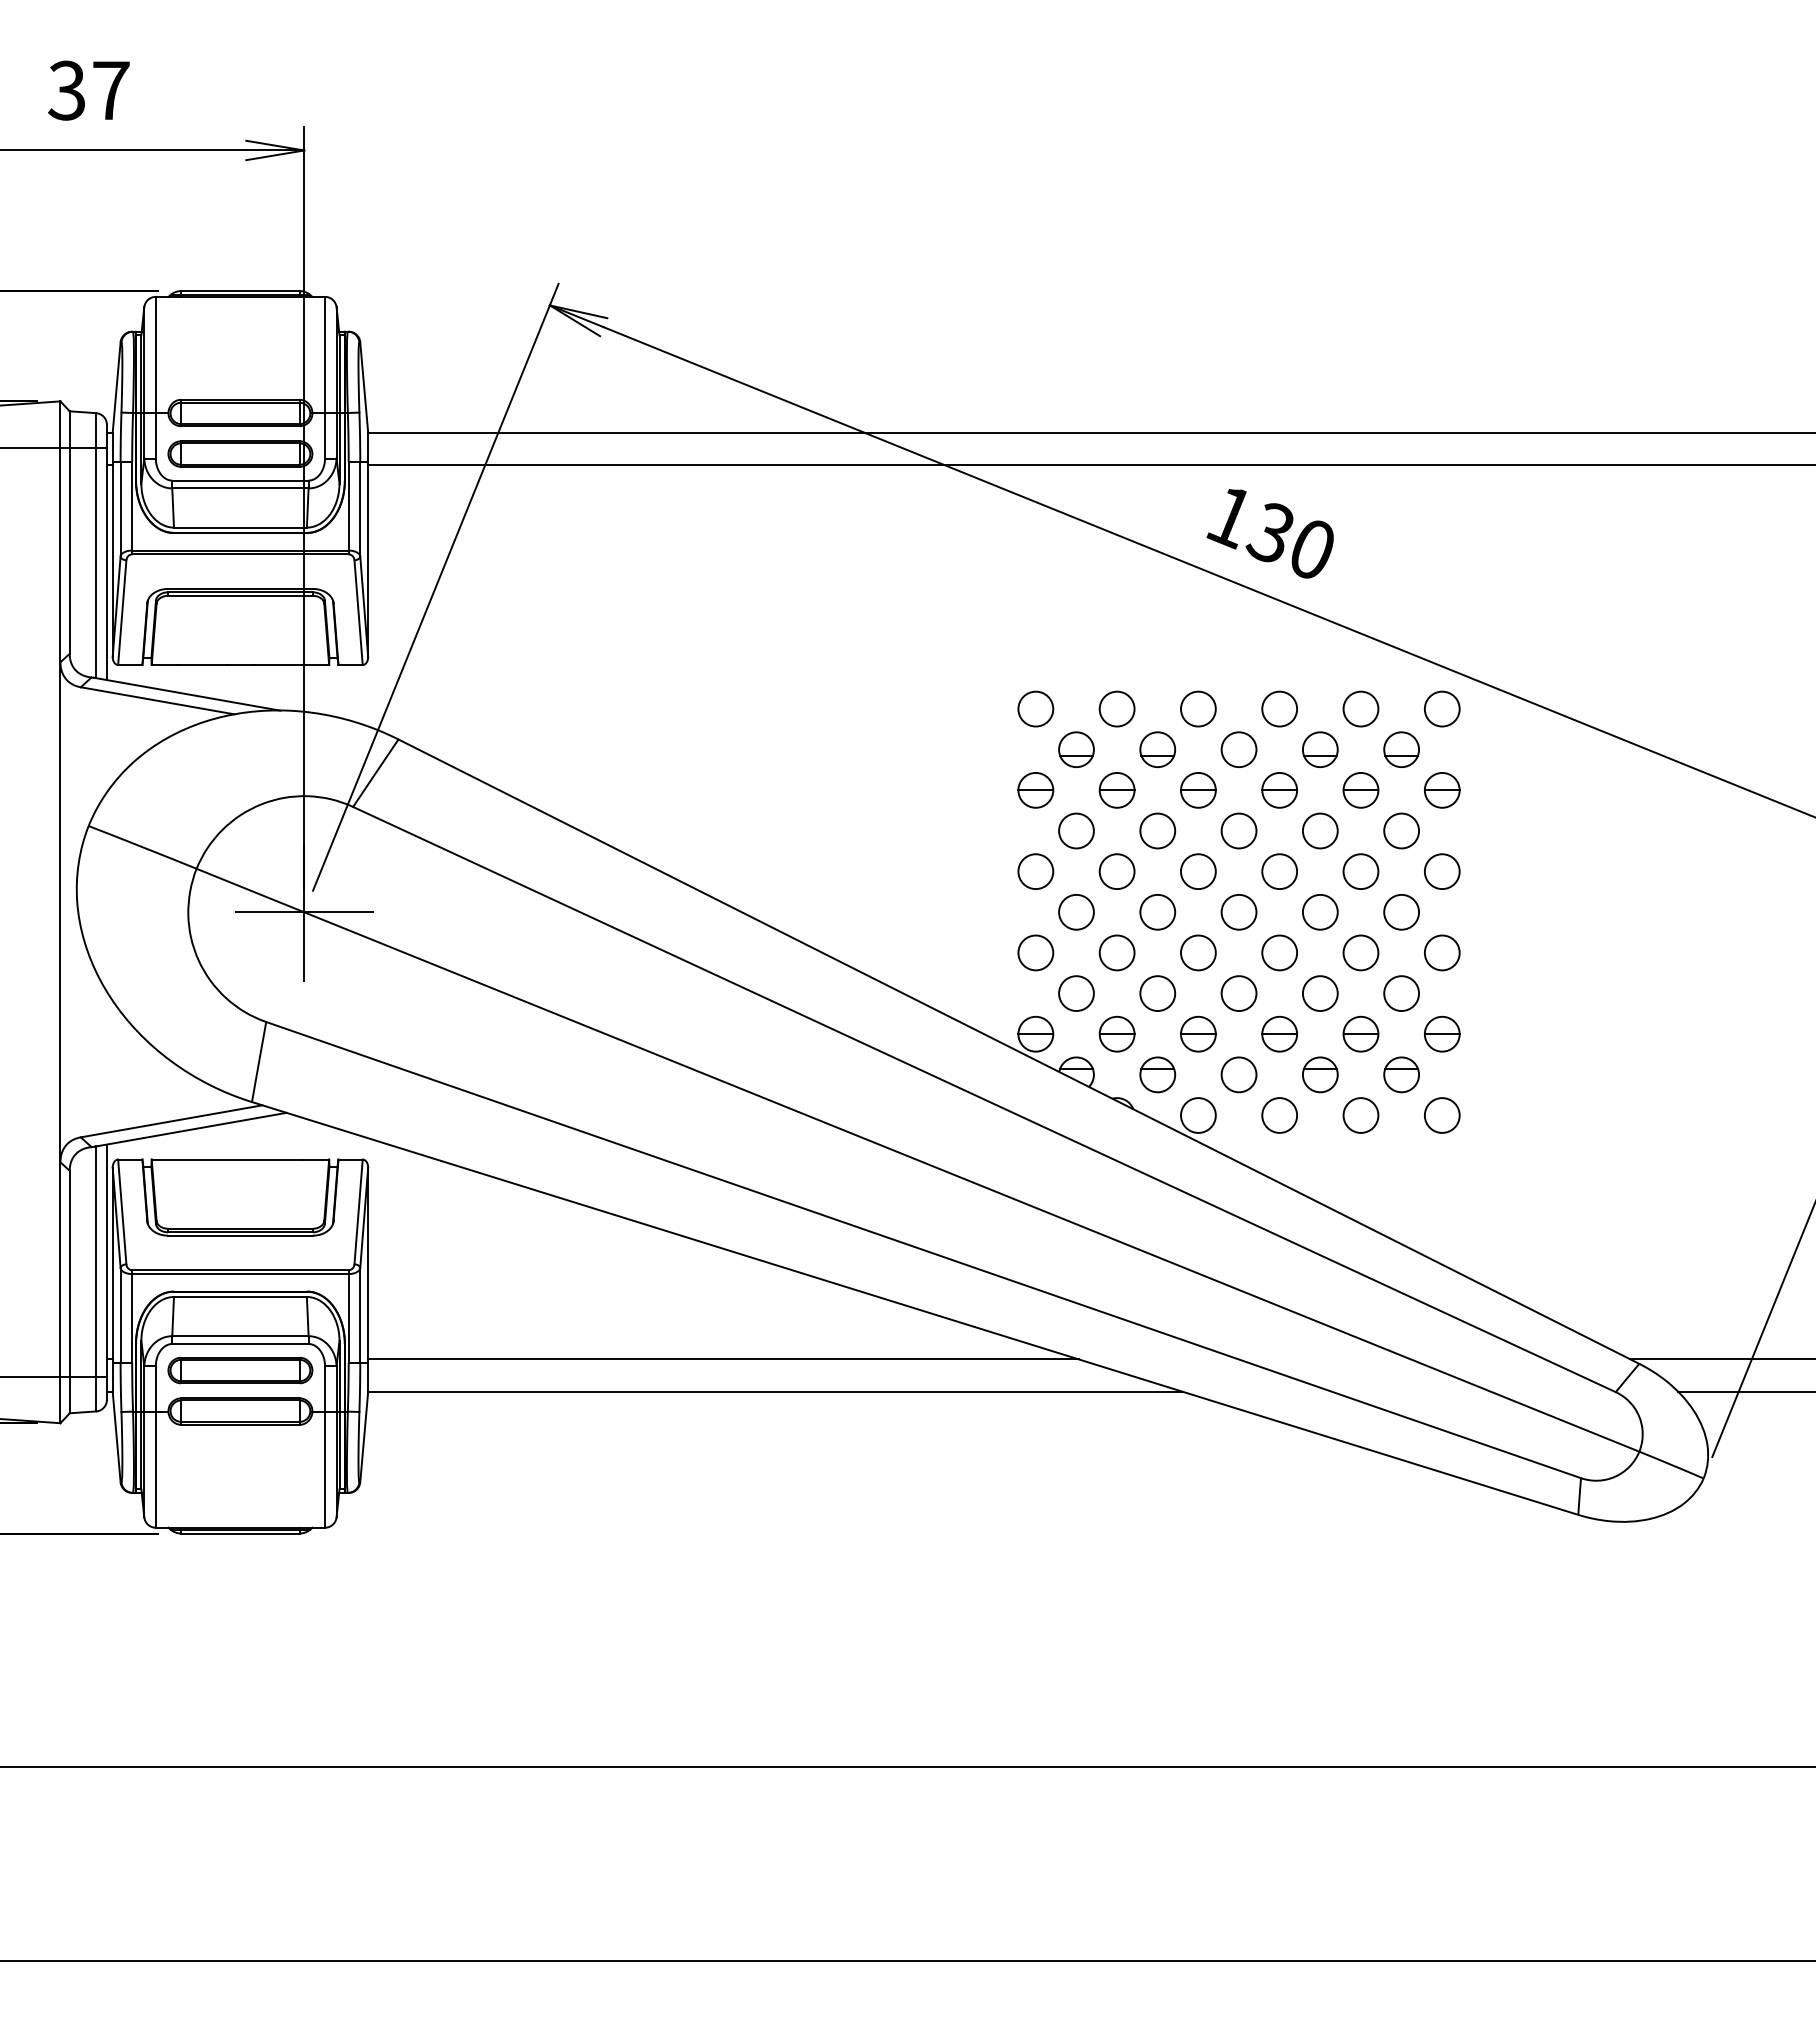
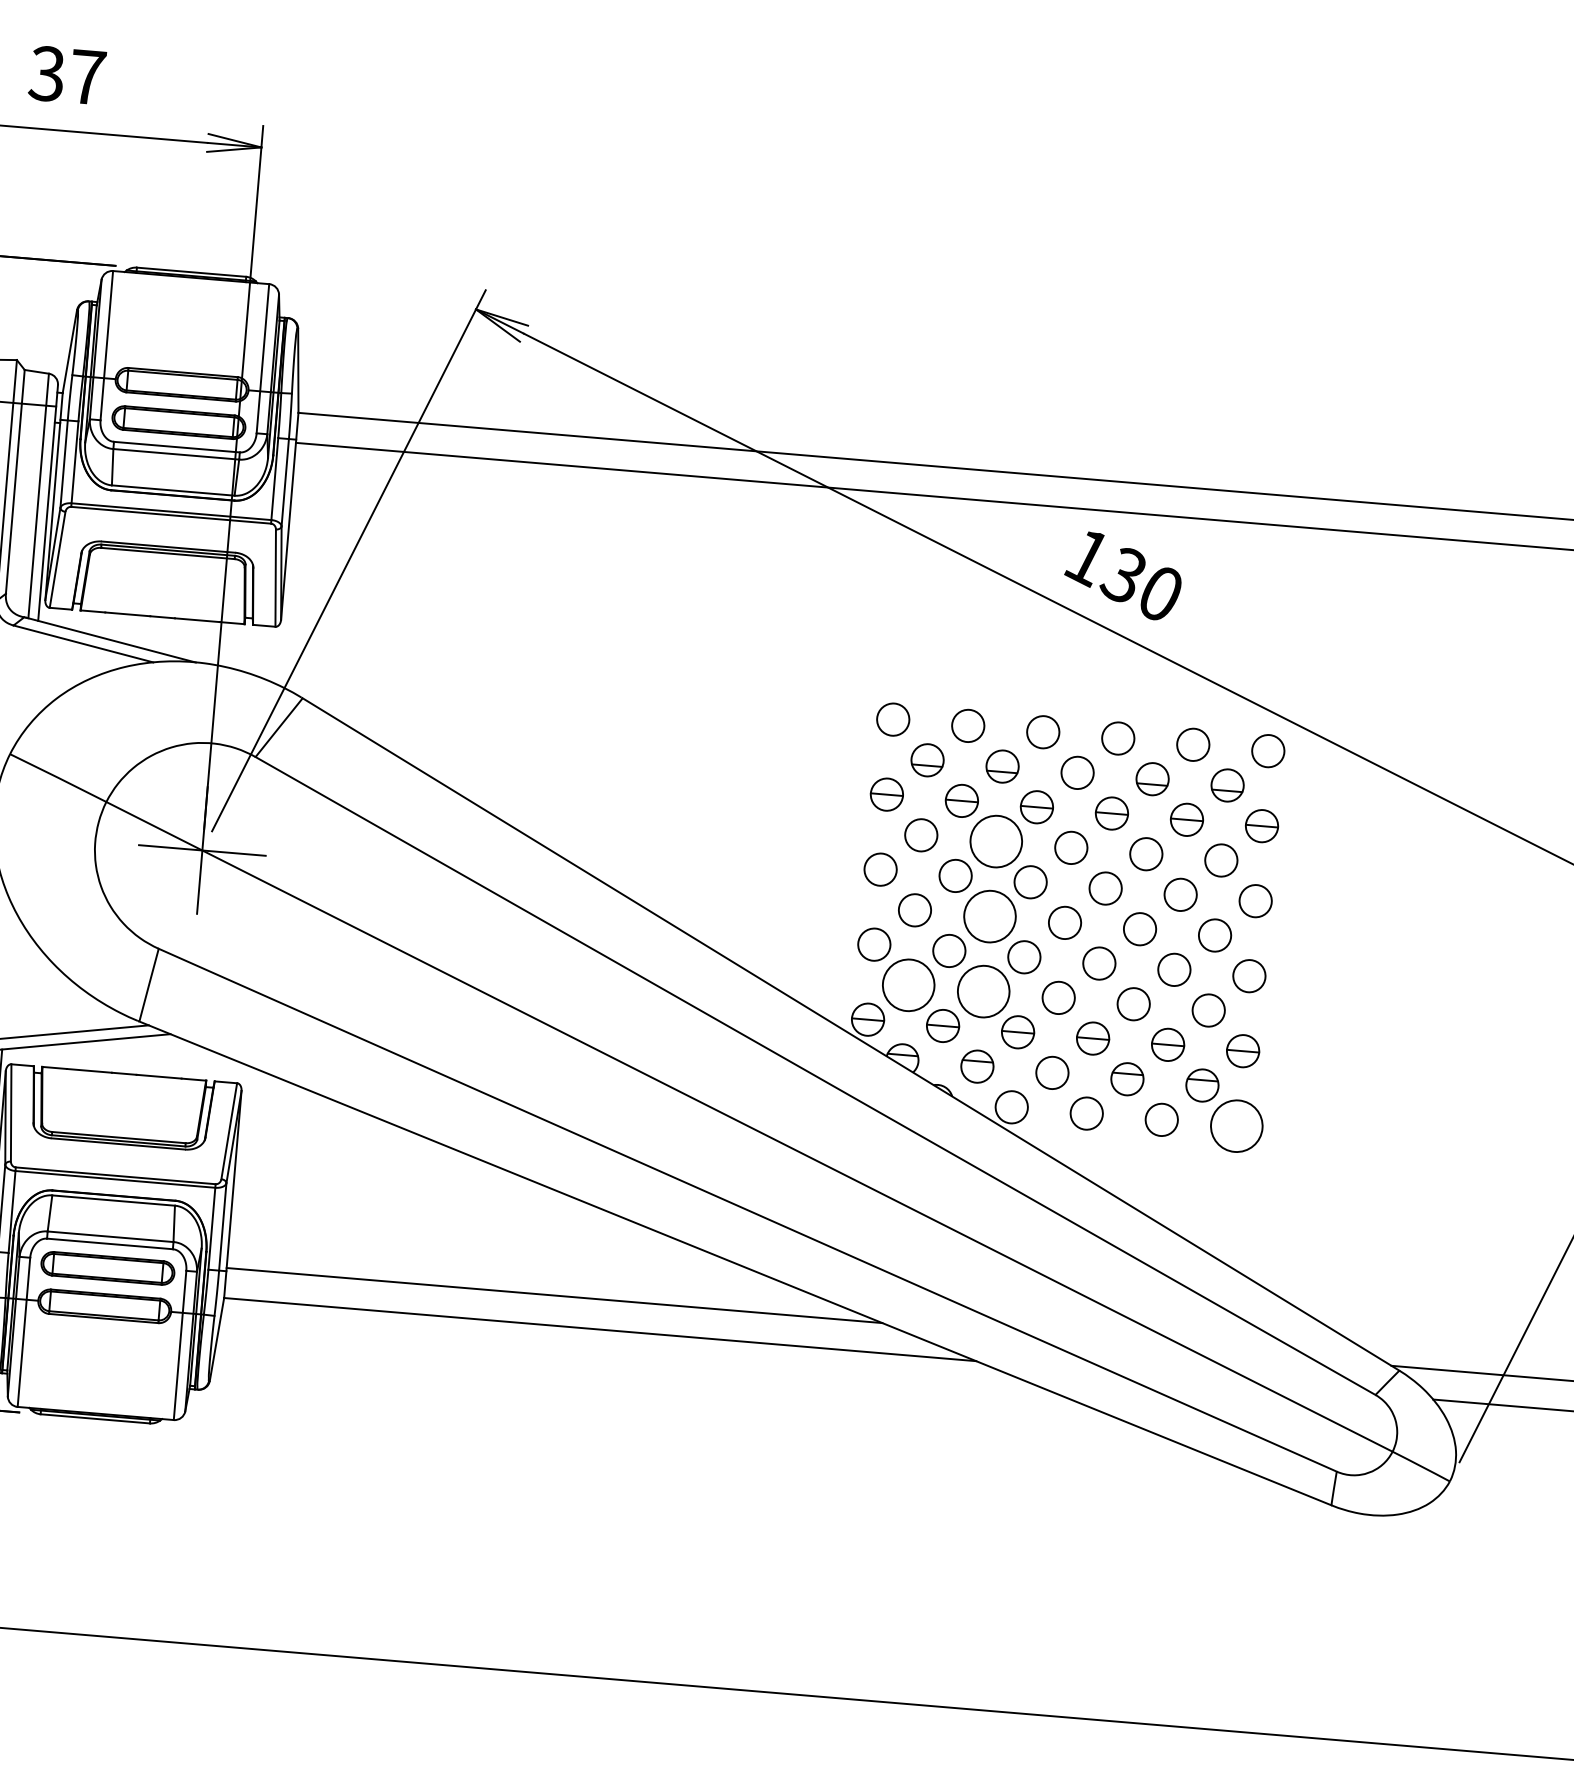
circle: (1157, 830) -> (996, 841), size x1.6
circle: (1157, 911) -> (989, 915), size x1.6
circle: (1076, 993) -> (908, 985), size x1.6
circle: (1157, 993) -> (983, 991), size x1.6
circle: (1441, 1115) -> (1236, 1126), size x1.6

